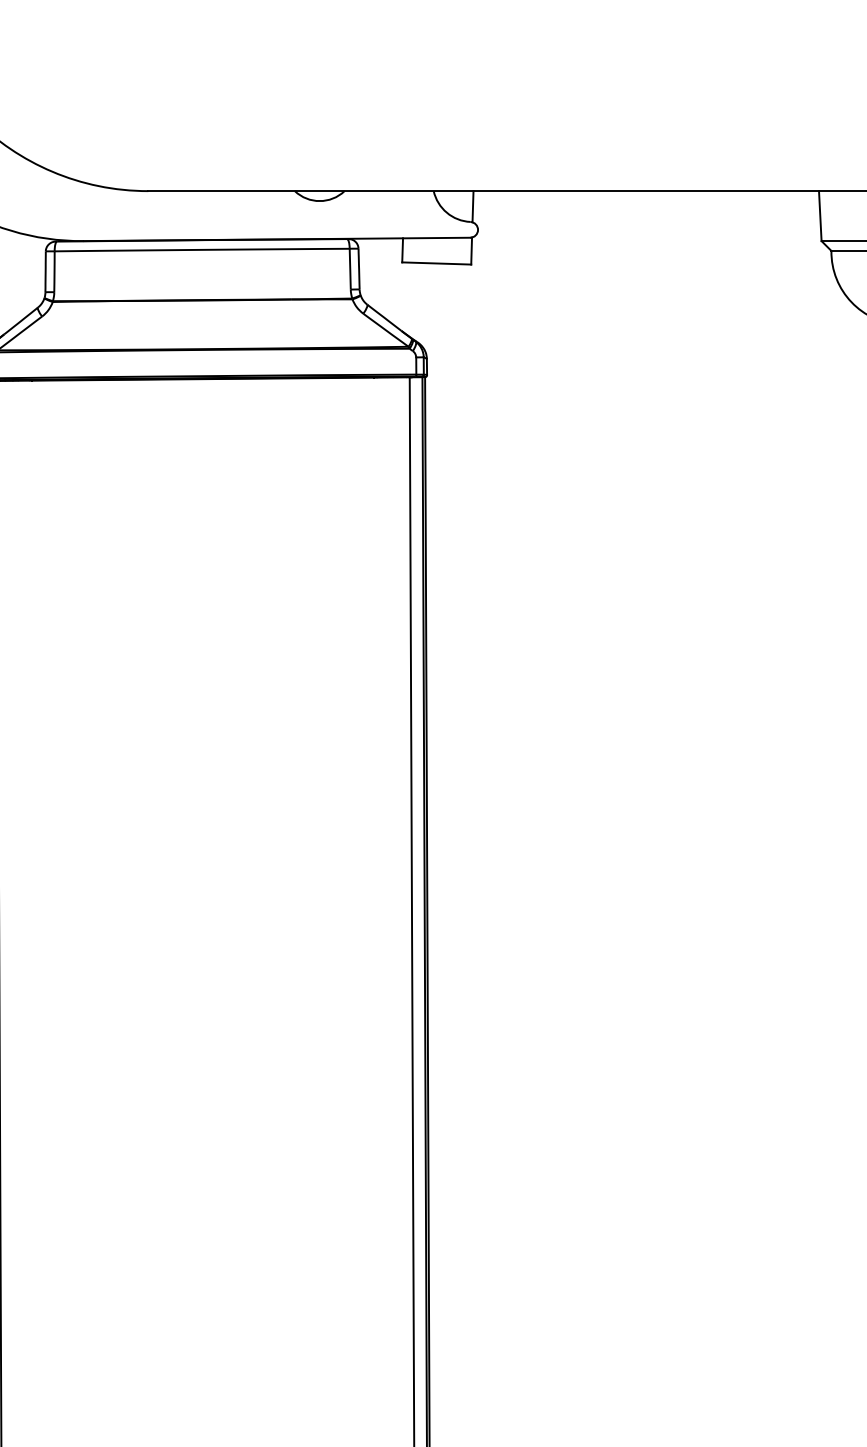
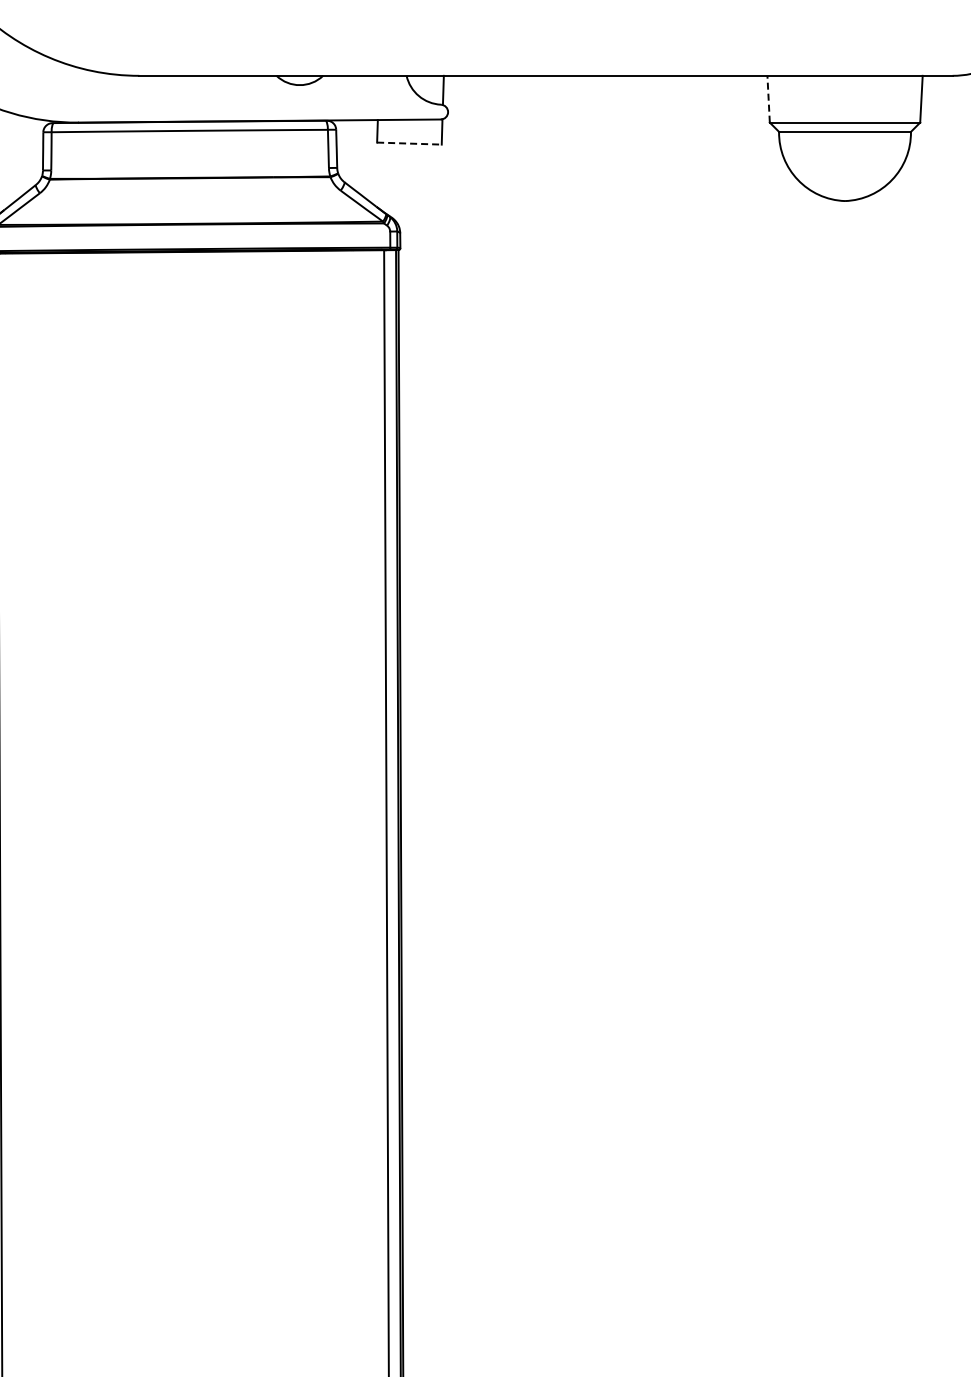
line: (820, 215) -> (768, 98), solid -> dashed
line: (436, 263) -> (409, 143), solid -> dashed

